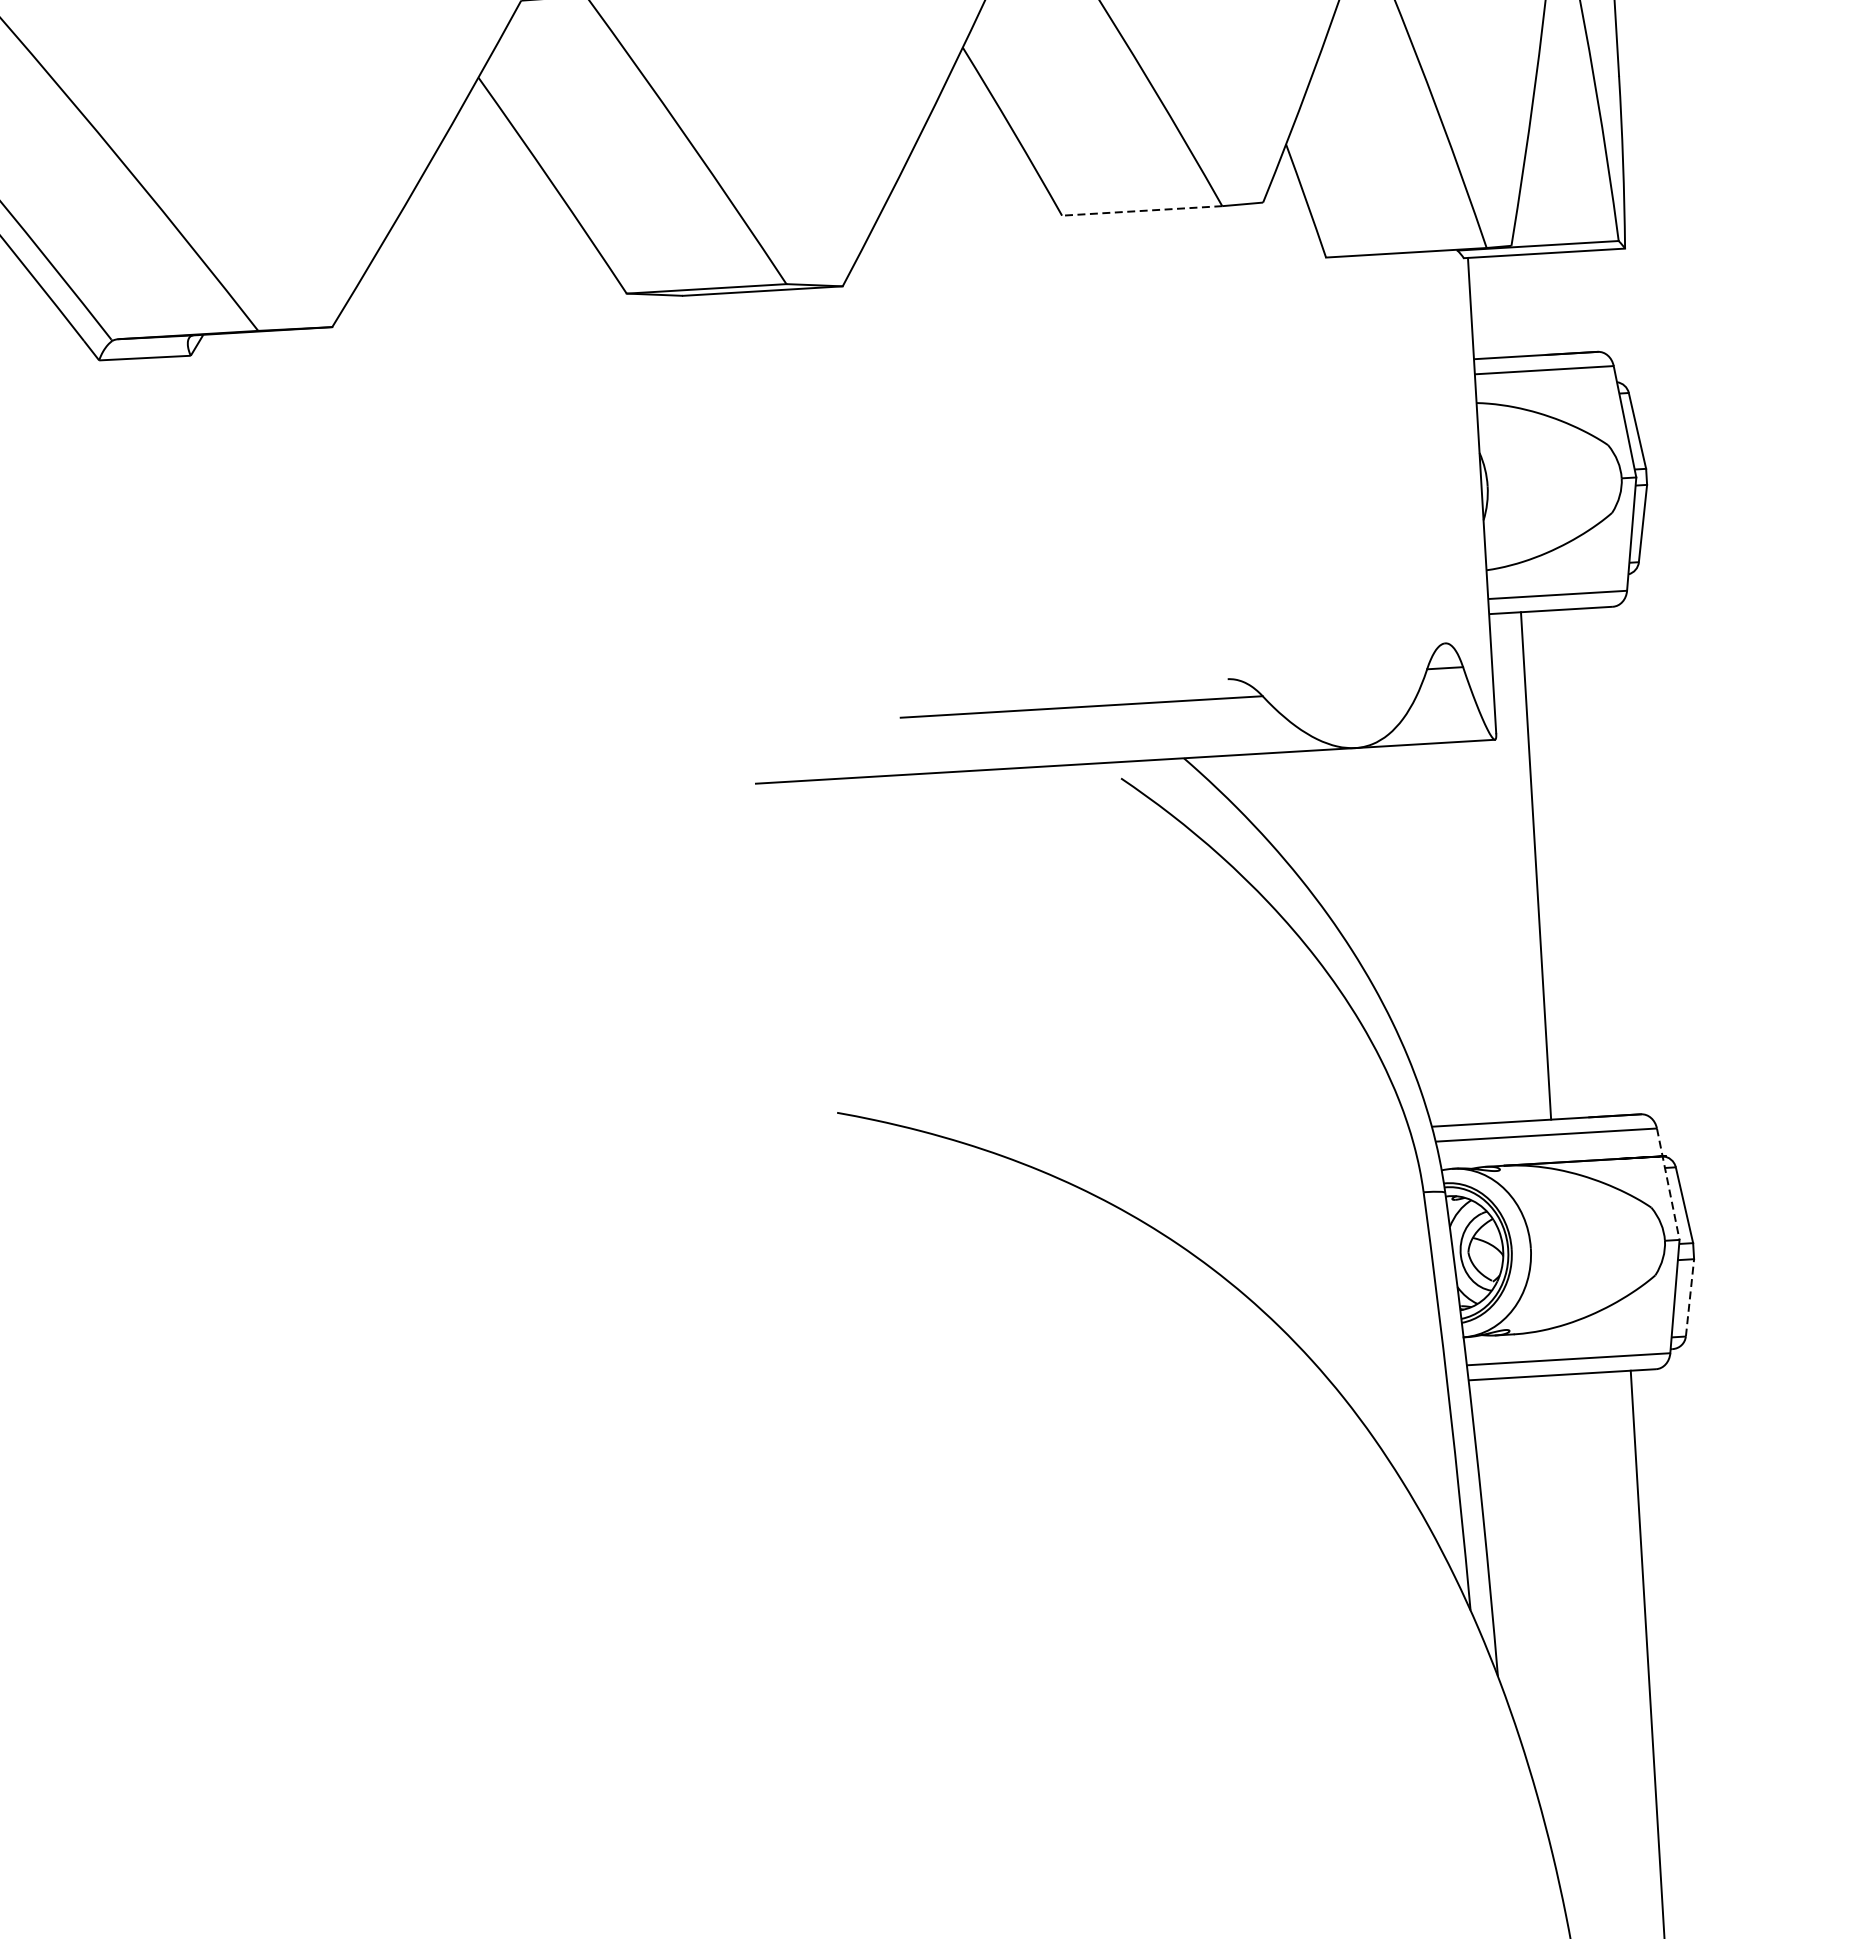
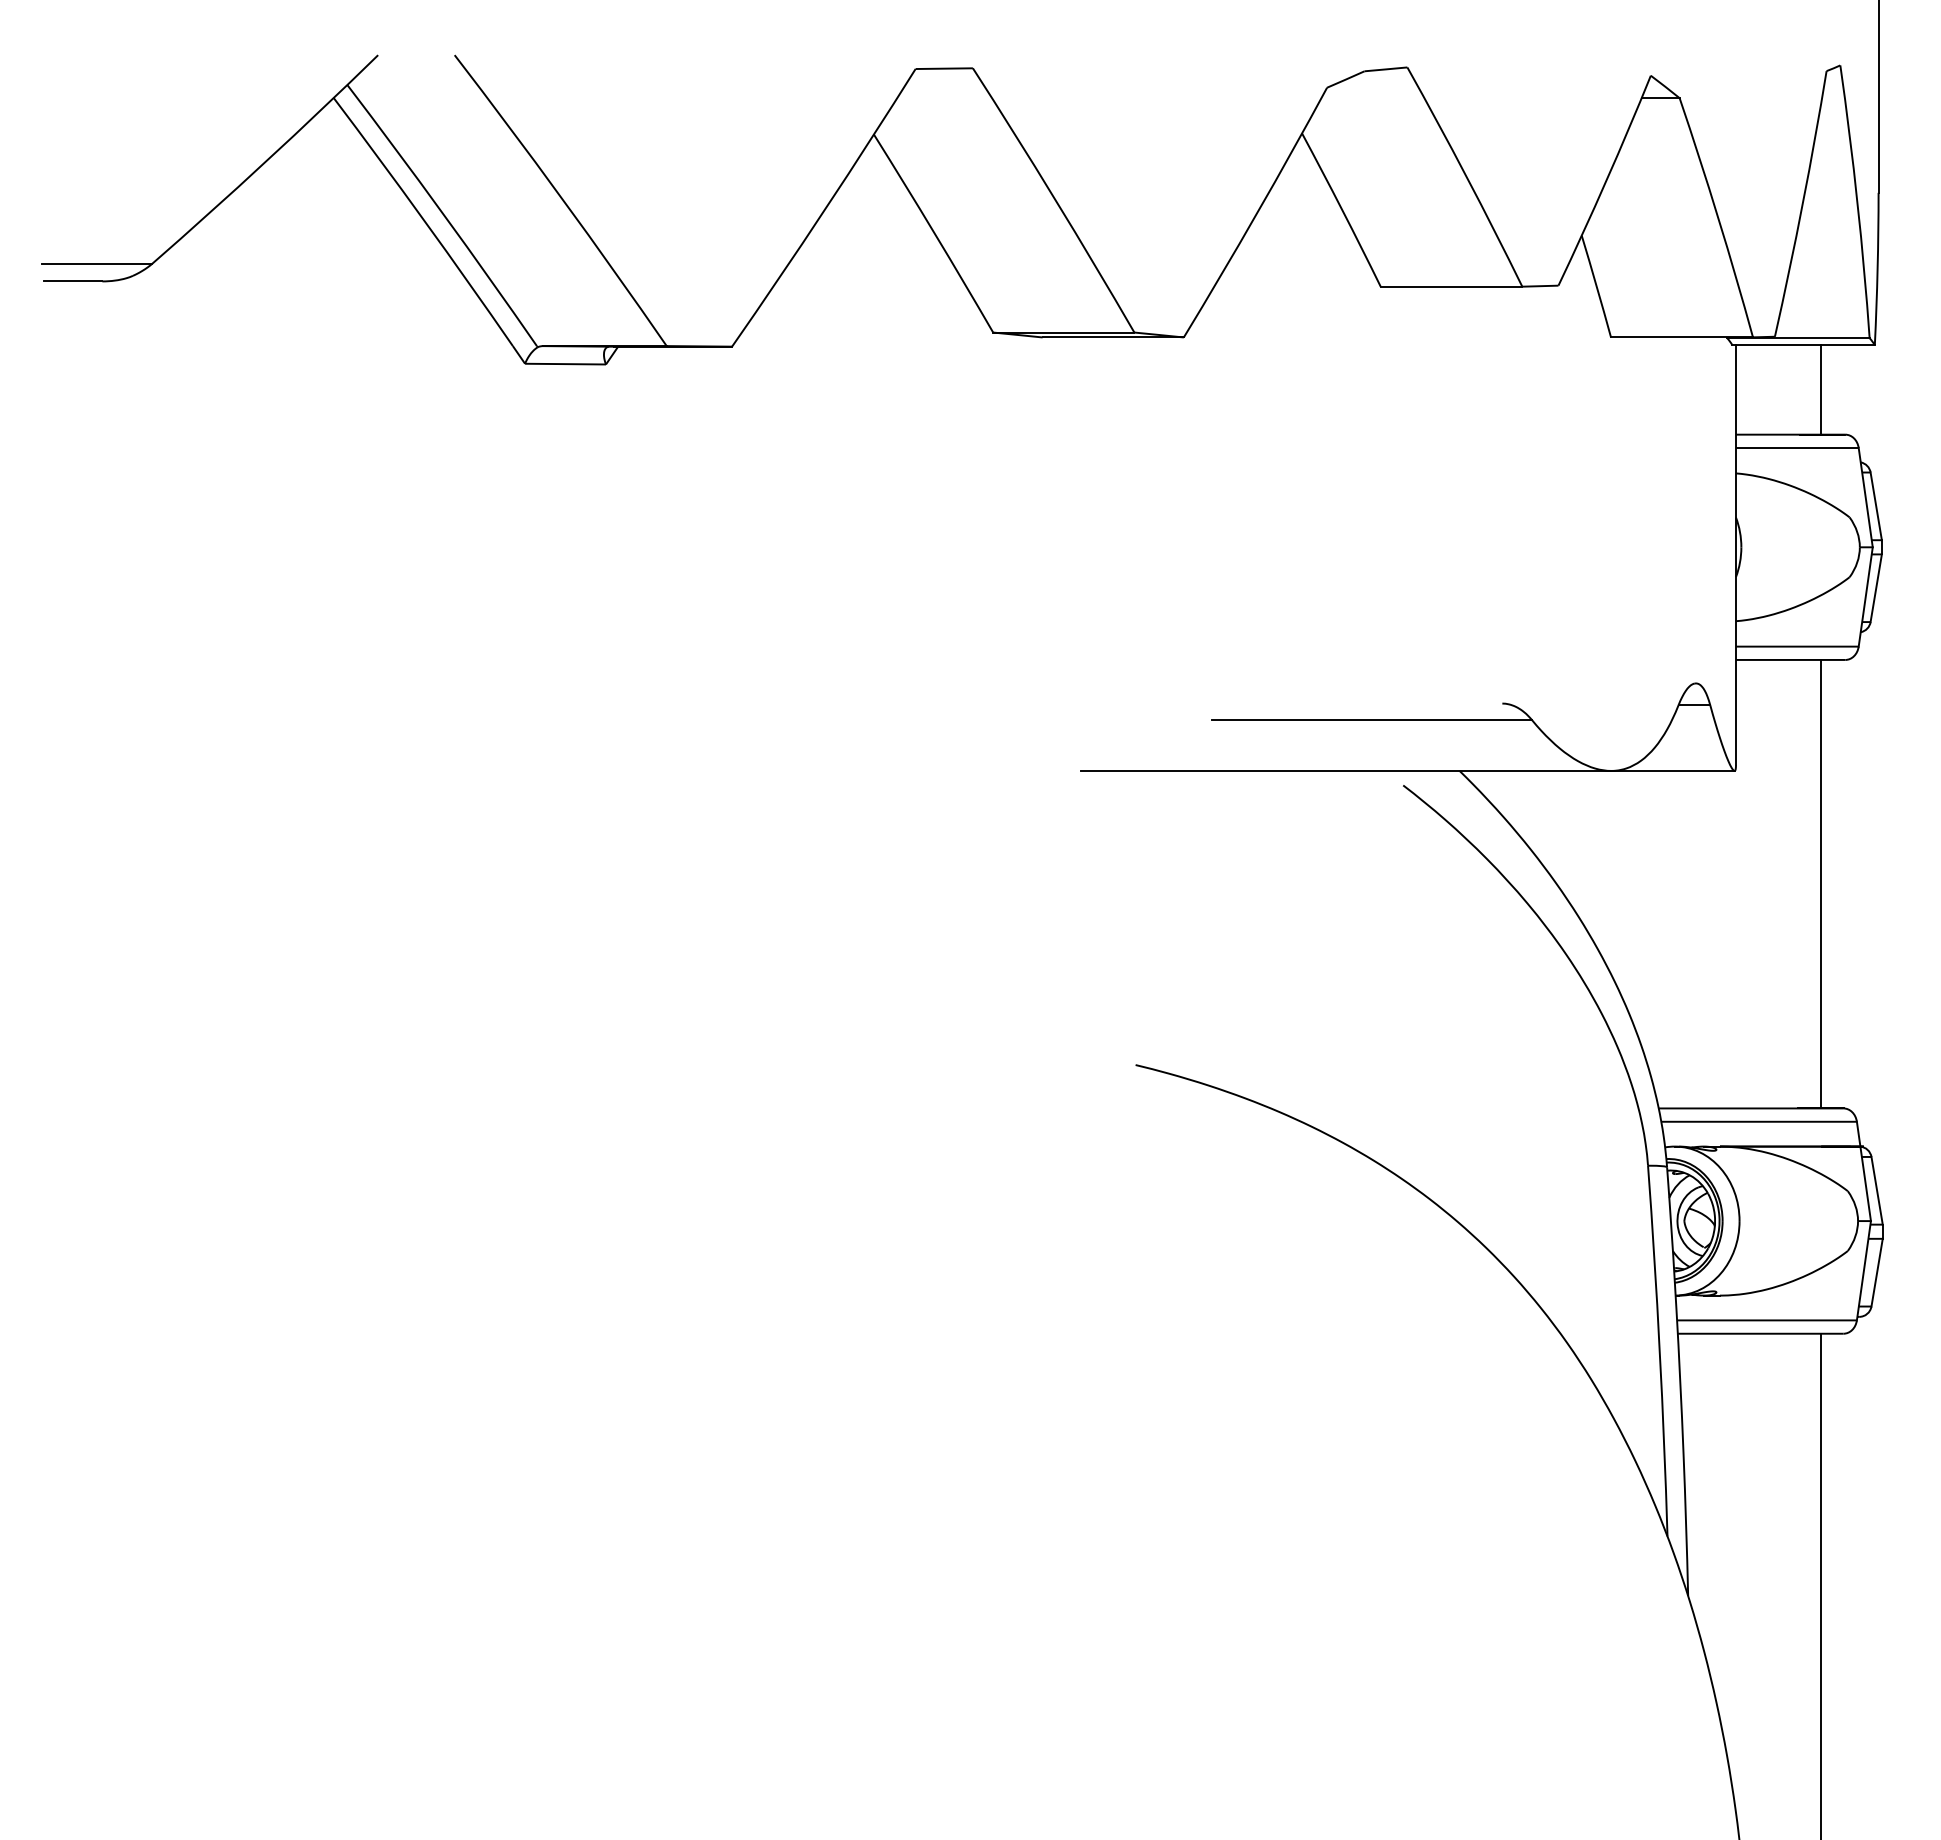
line: (1142, 210) -> (1451, 286), dashed -> solid
line: (1567, 302) -> (1821, 389), added
line: (1536, 865) -> (1821, 883), moved
line: (1667, 1184) -> (1863, 1171), dashed -> solid
line: (1690, 1297) -> (1877, 1272), dashed -> solid

